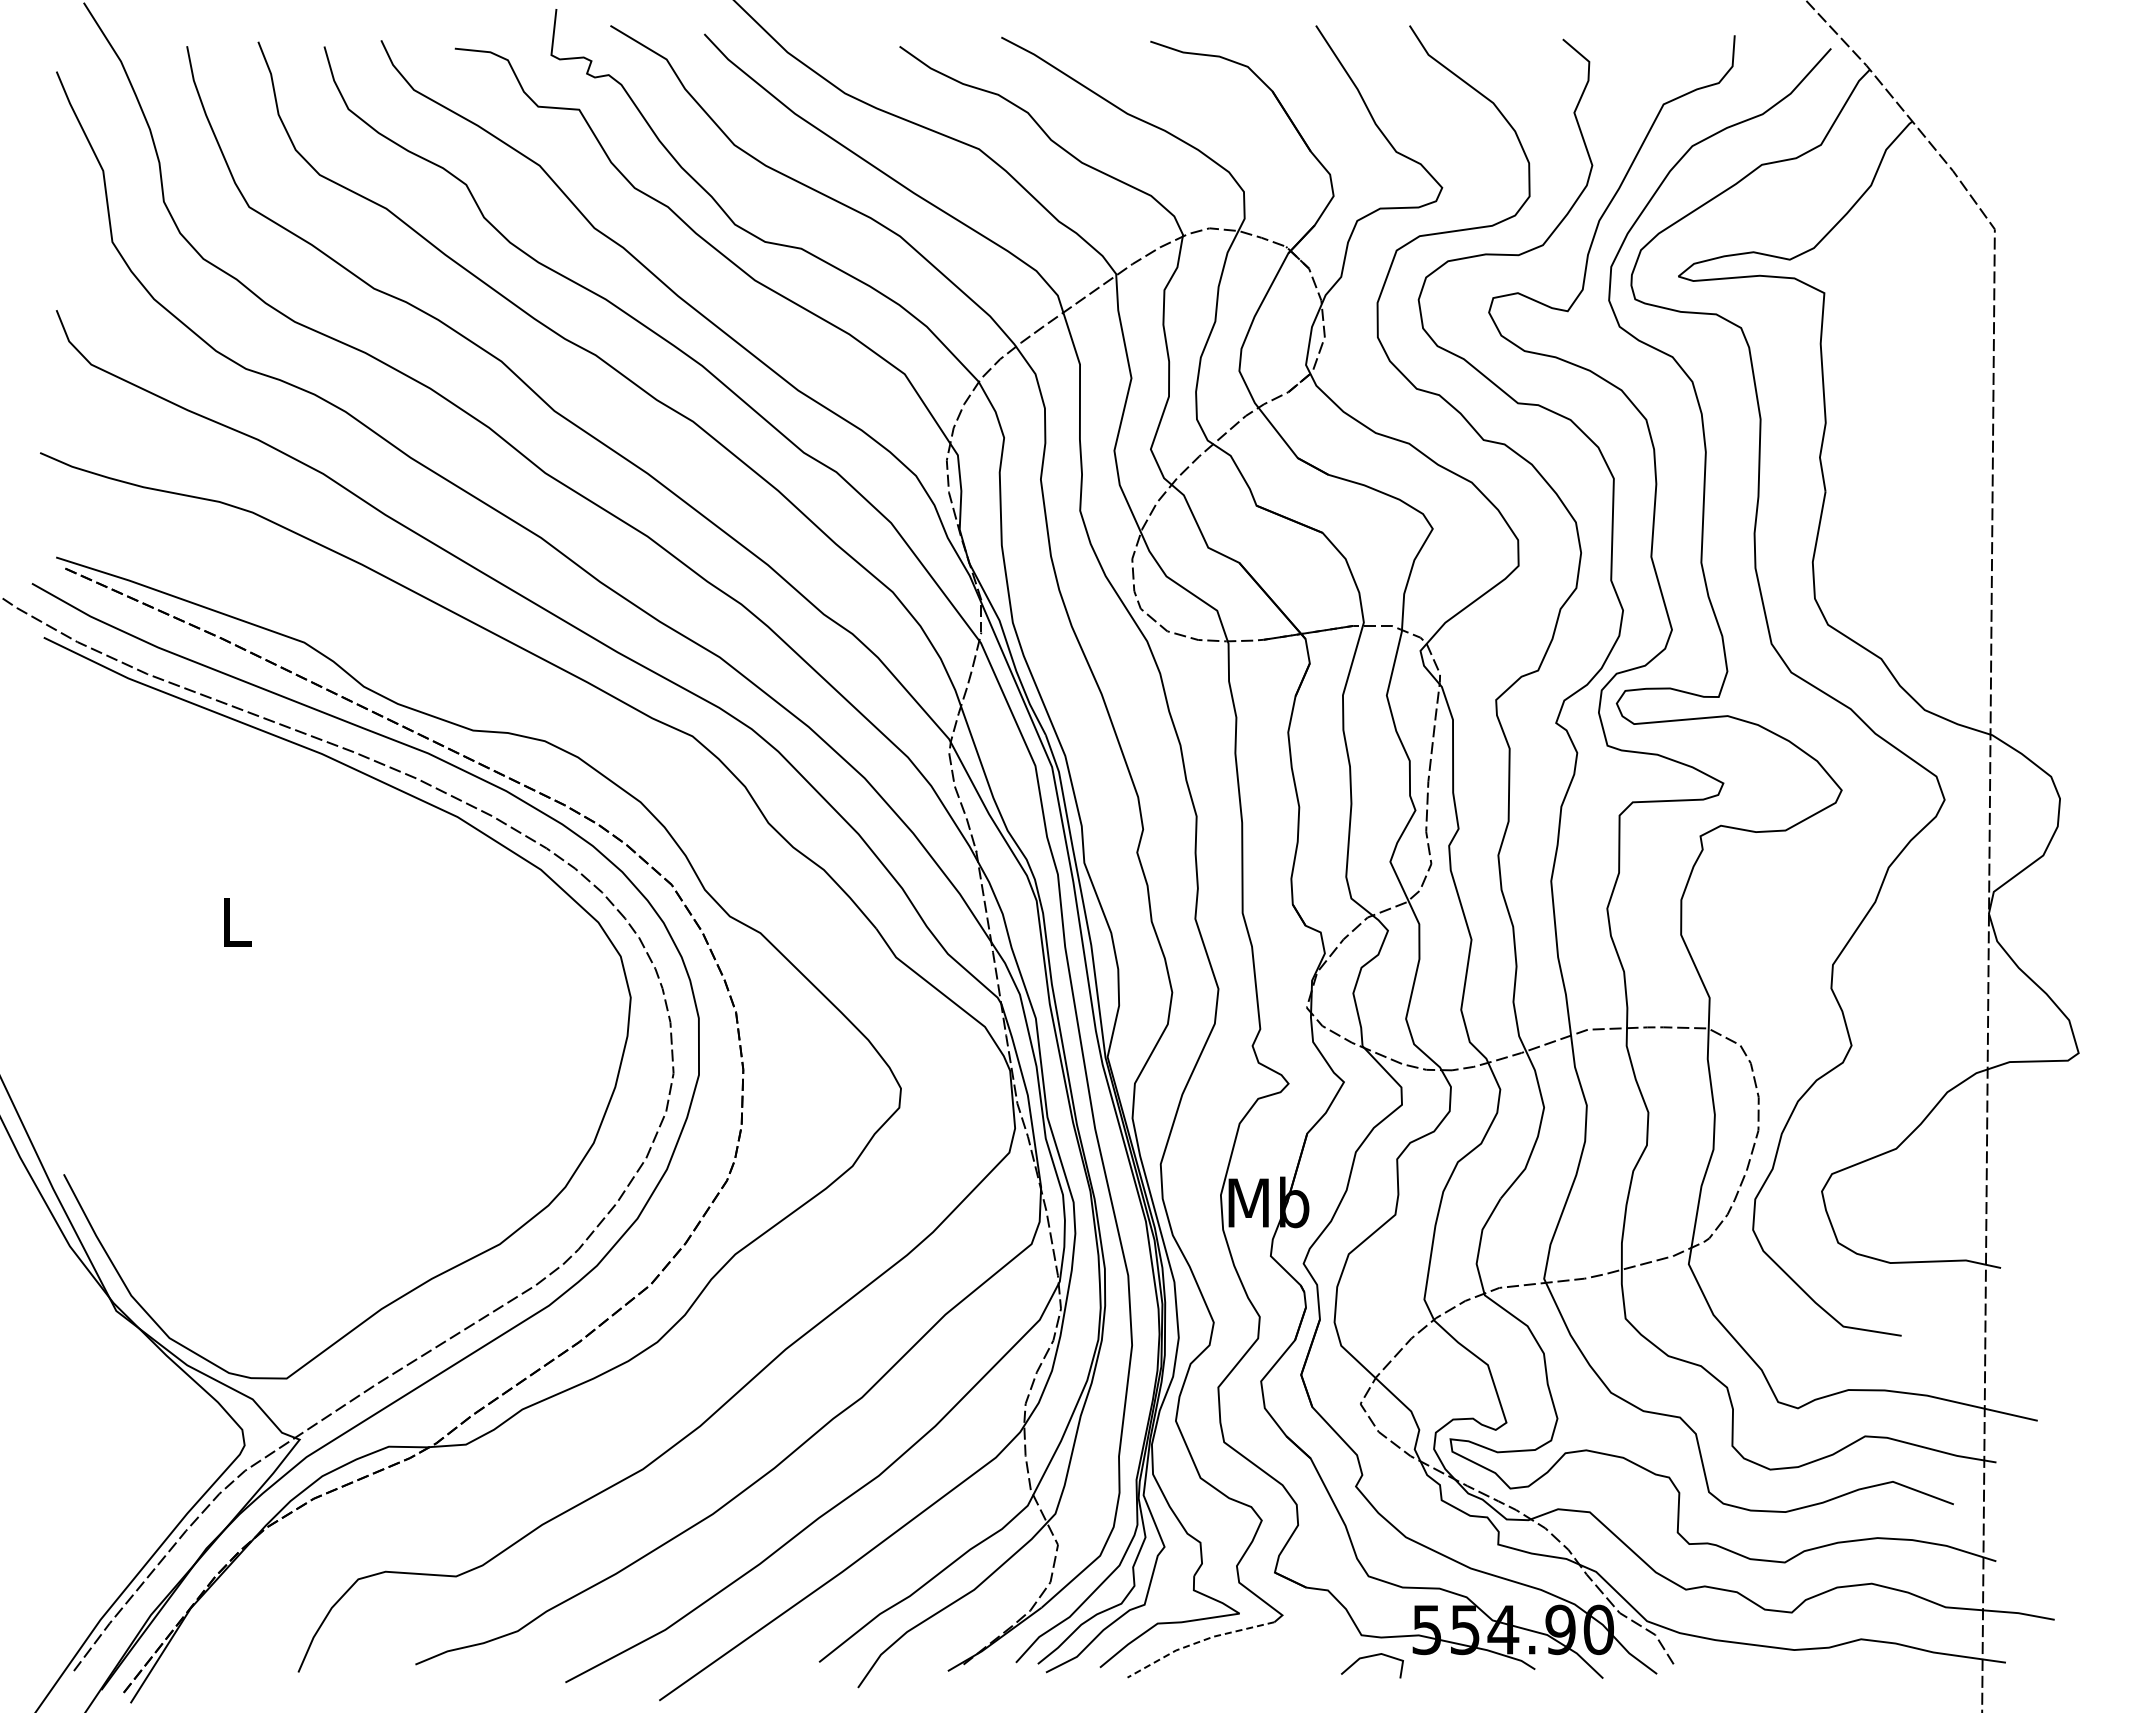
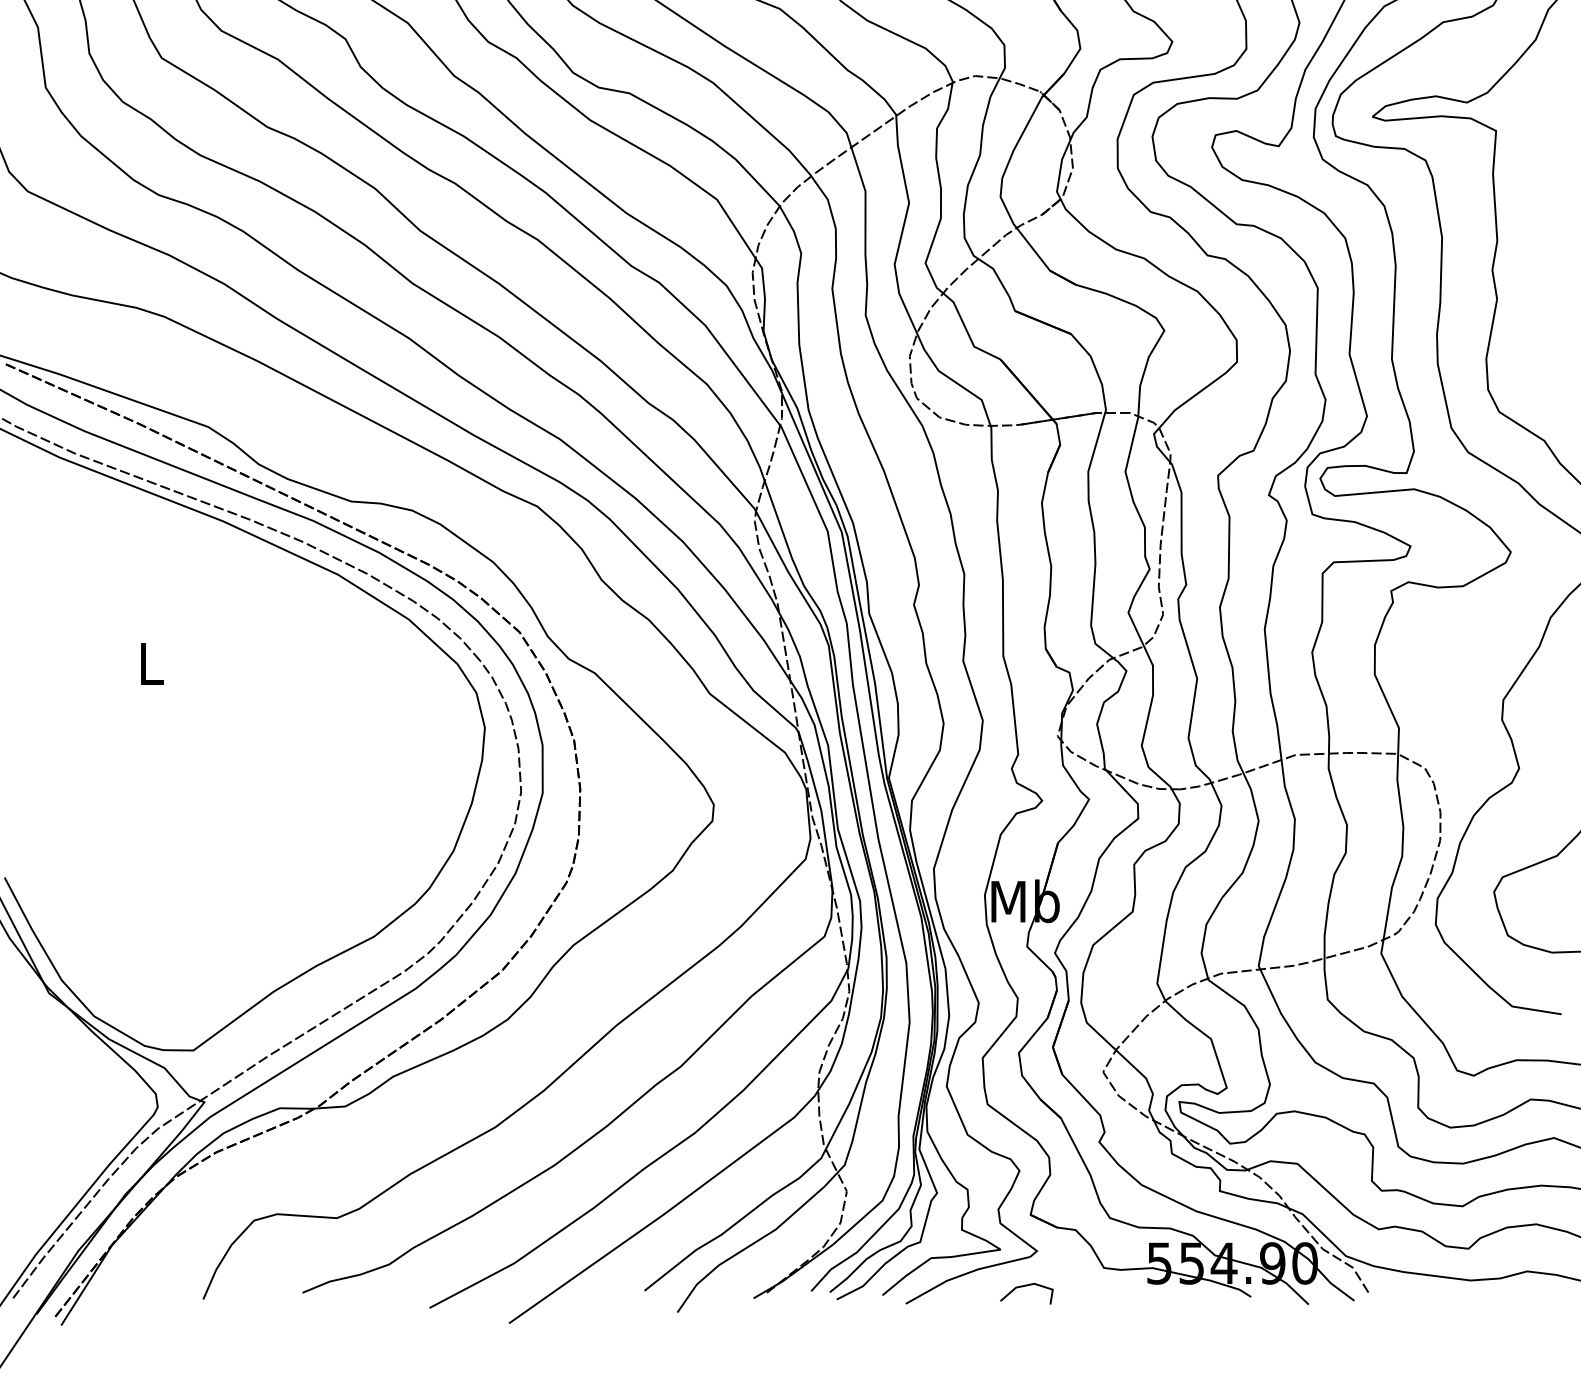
line: (1197, 1642) -> (965, 1274), dashed -> solid
line: (1370, 1657) -> (1025, 1286), moved

